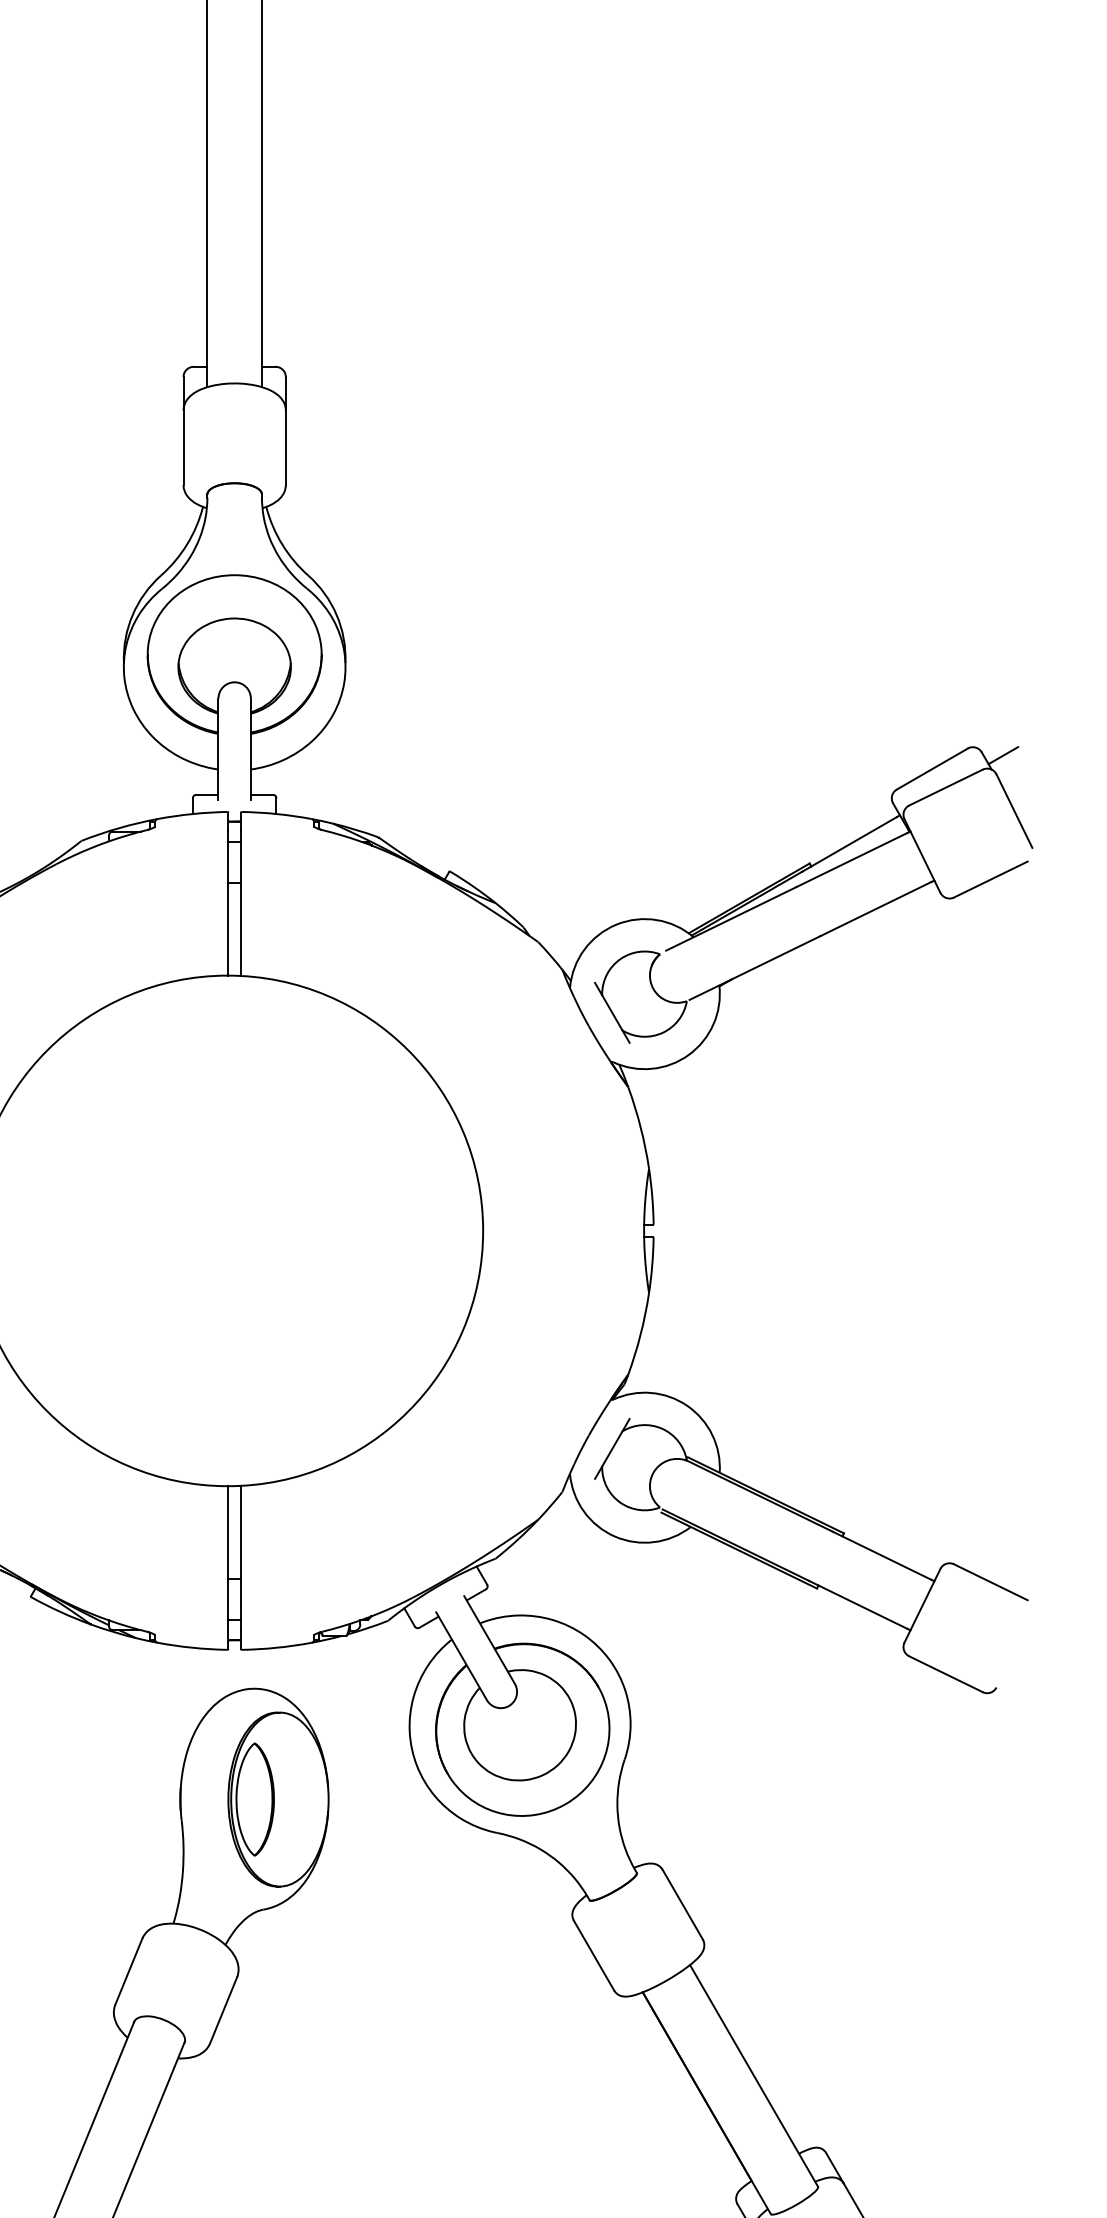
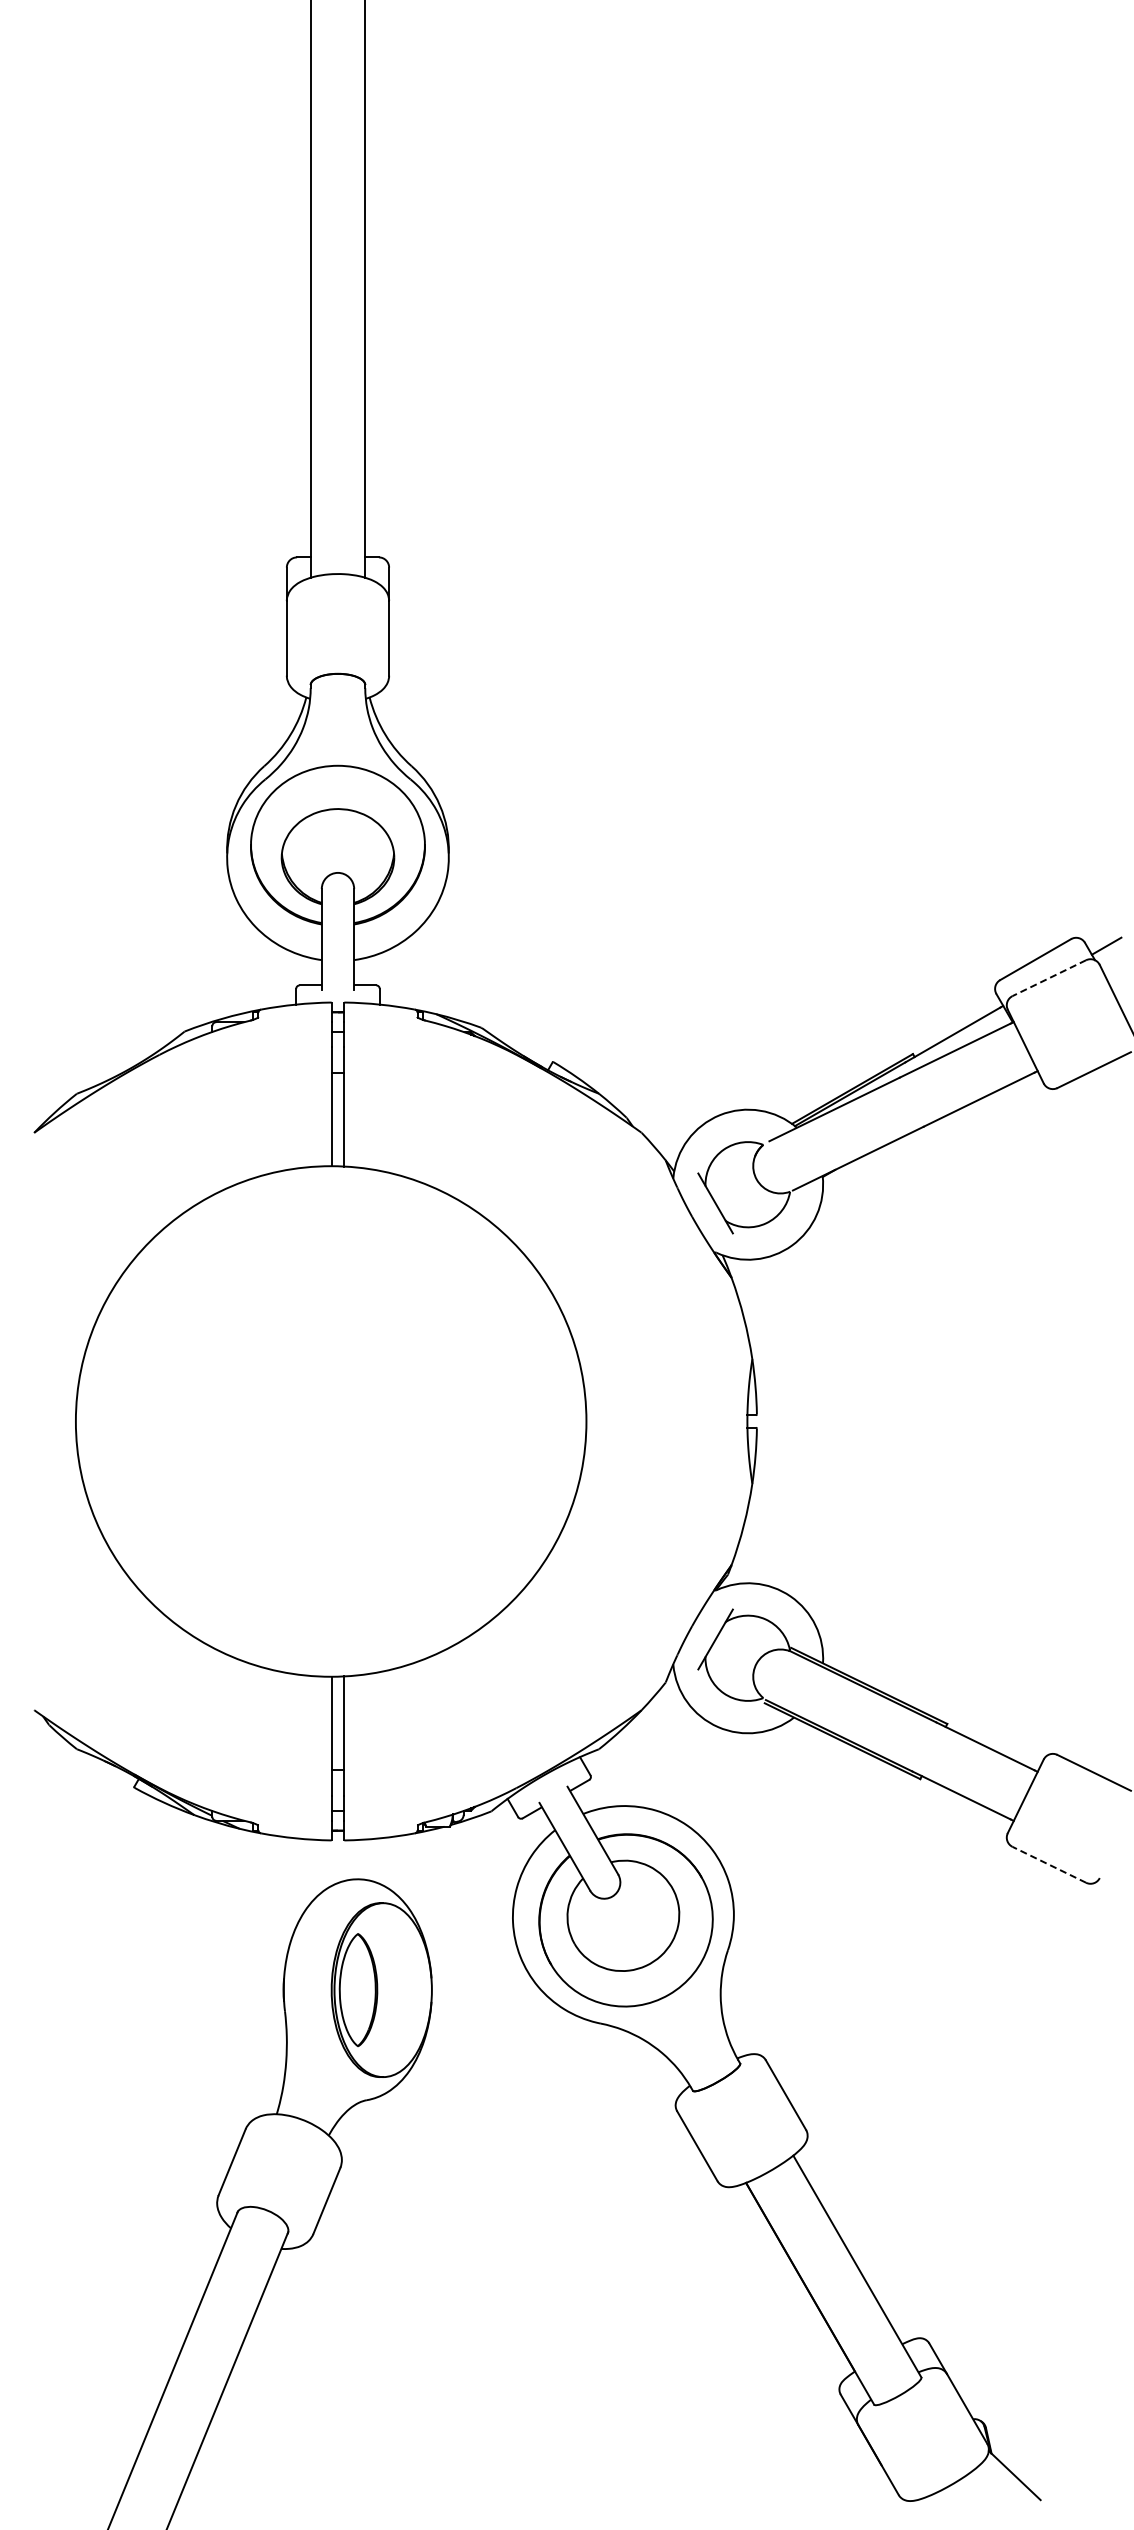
line: (946, 787) -> (1049, 978), solid -> dashed
line: (946, 1673) -> (1049, 1864), solid -> dashed

